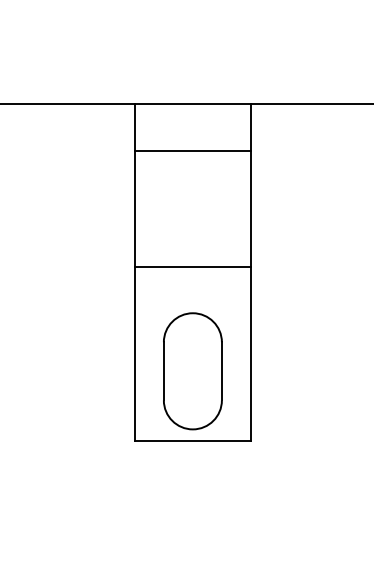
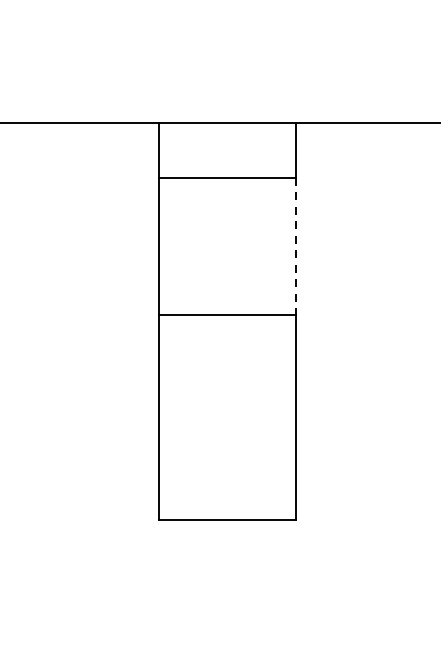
line: (250, 209) -> (295, 247), solid -> dashed
part: (192, 371) -> (226, 438), removed

